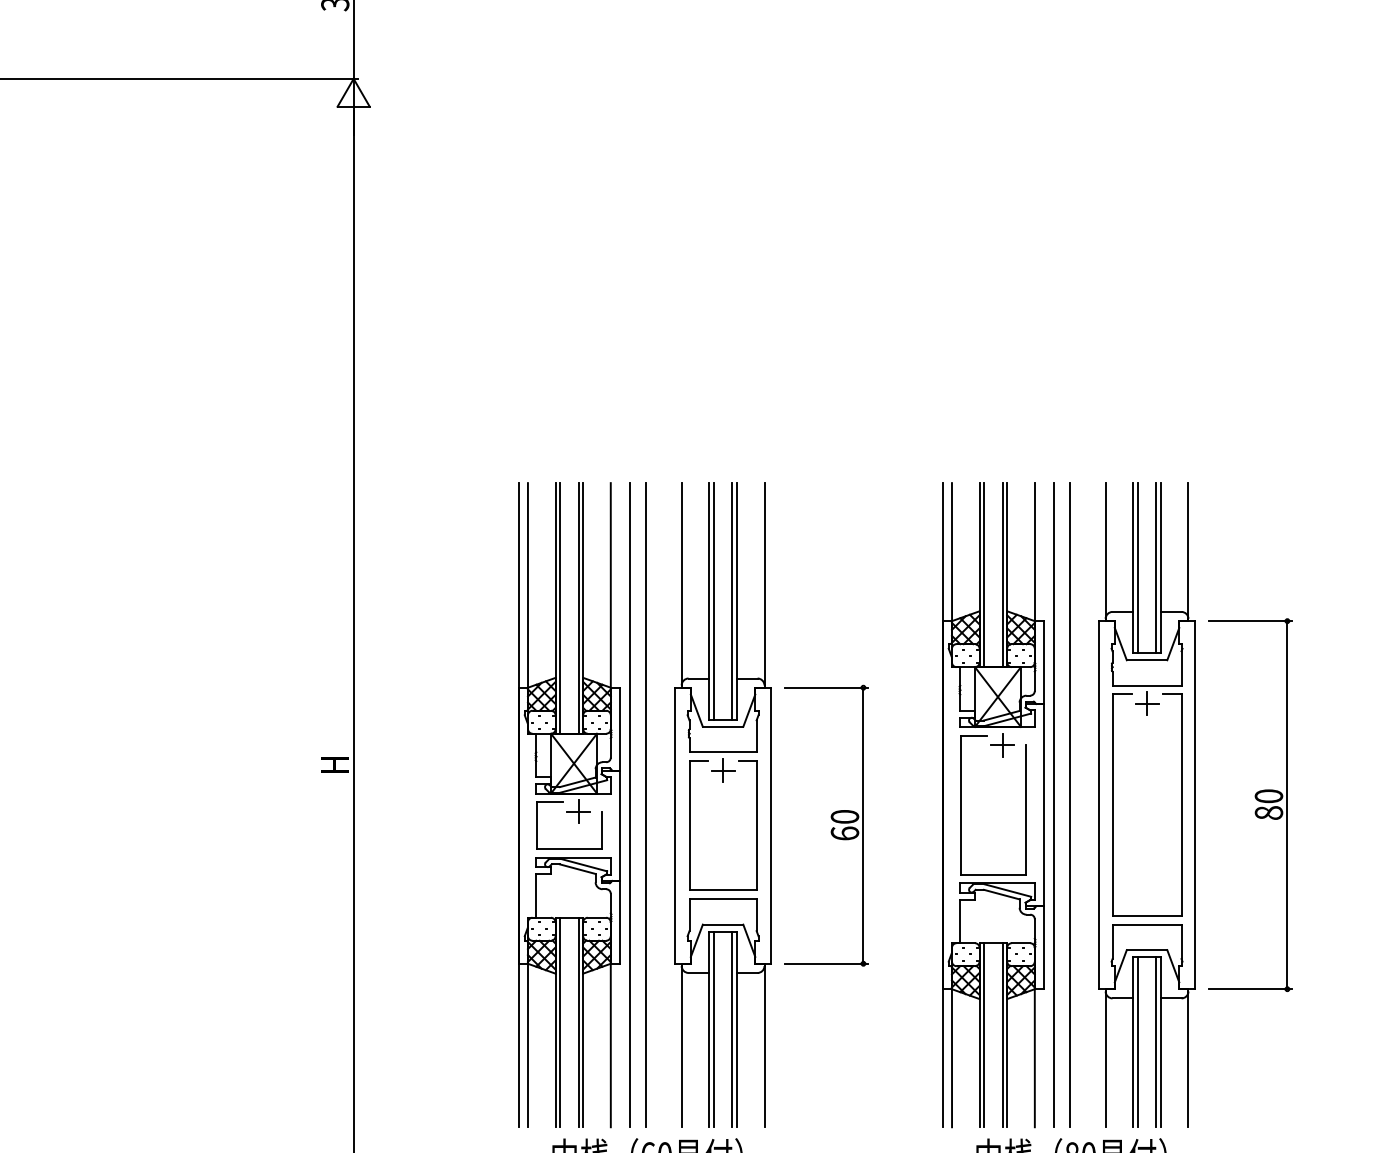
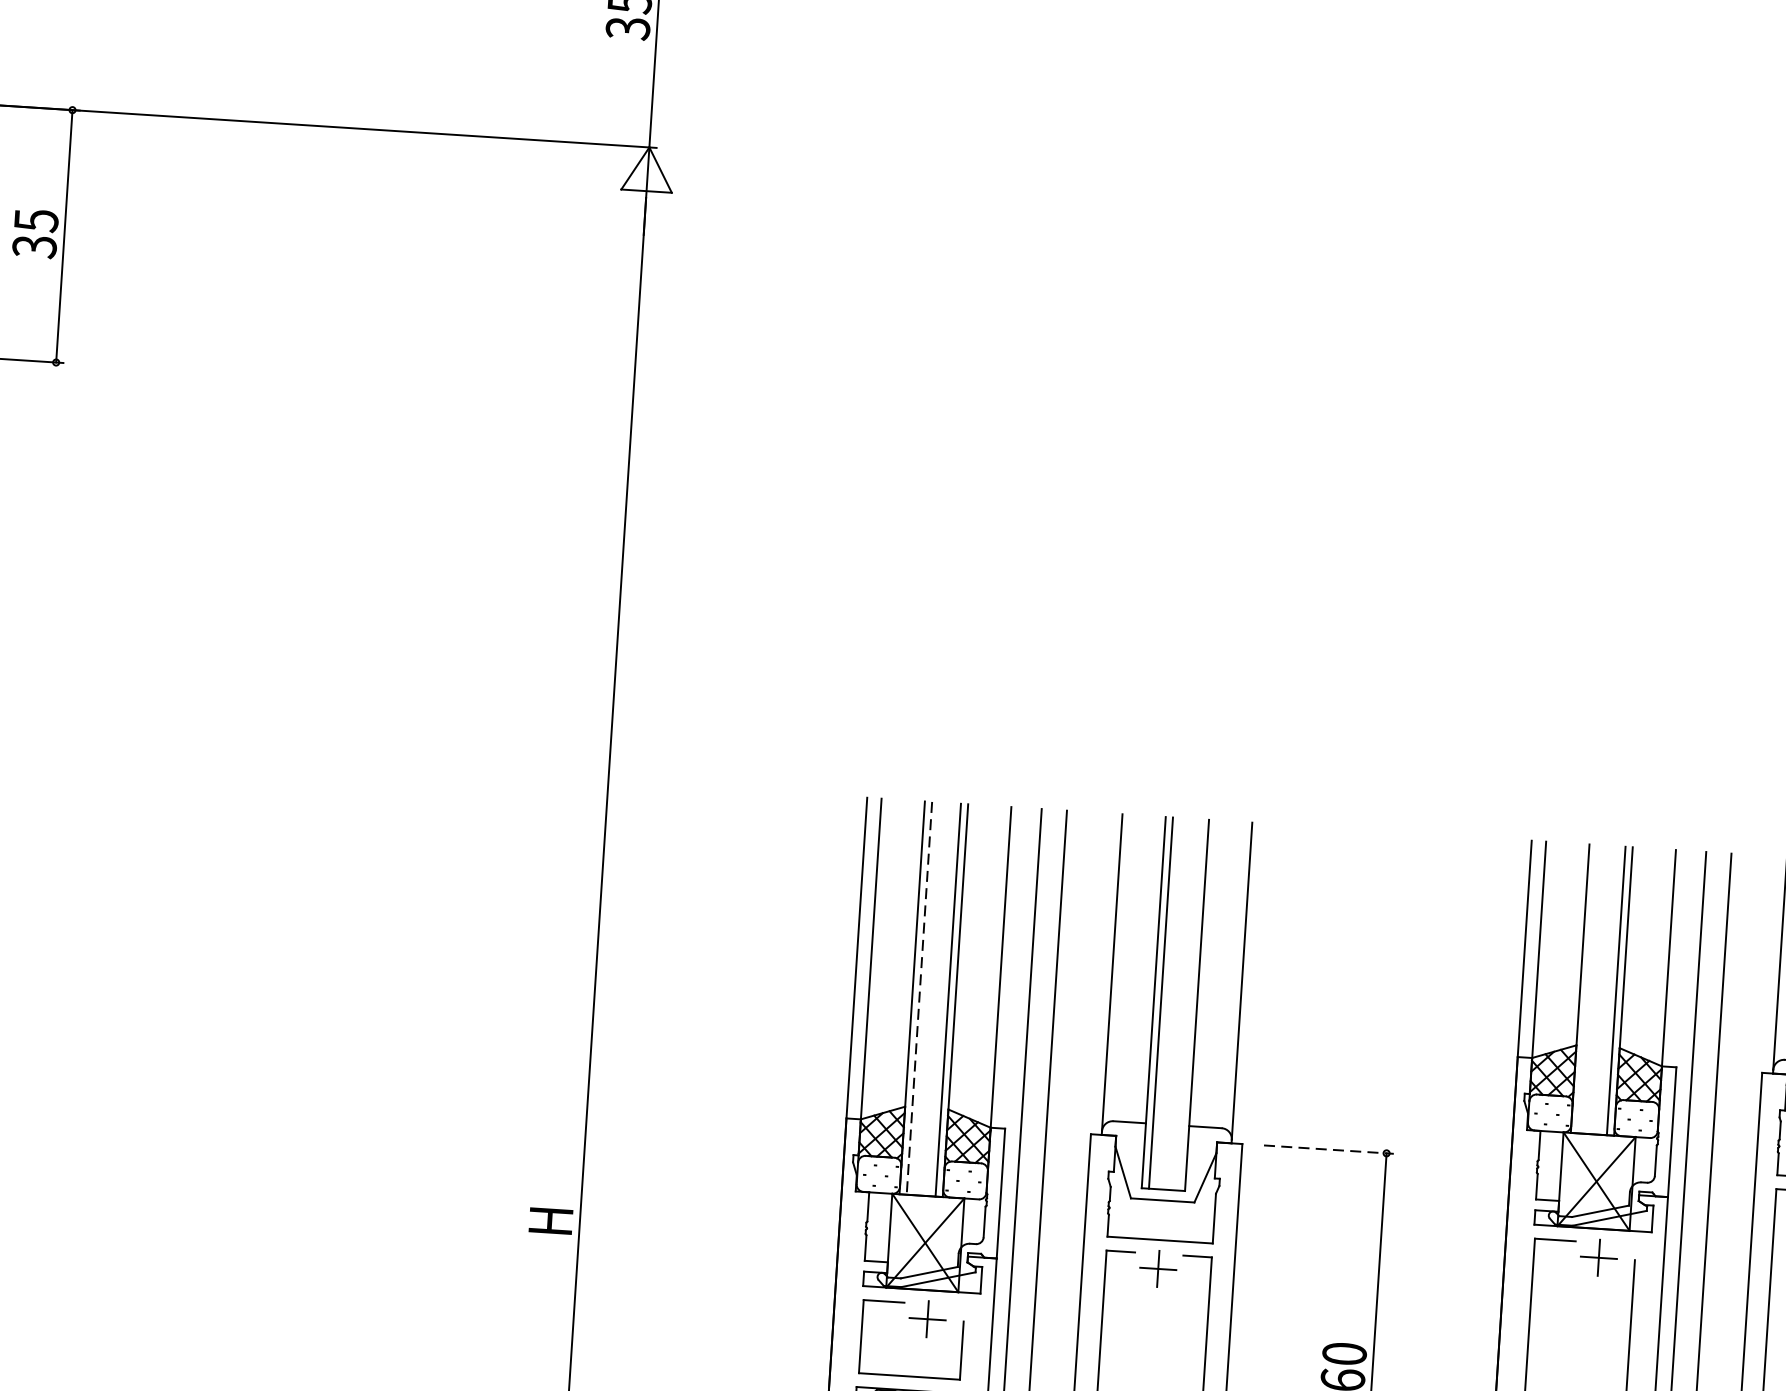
line: (984, 575) -> (1587, 989), removed
line: (732, 601) -> (1190, 1004), removed
line: (560, 608) -> (919, 998), solid -> dashed
line: (827, 687) -> (1330, 1149), solid -> dashed

